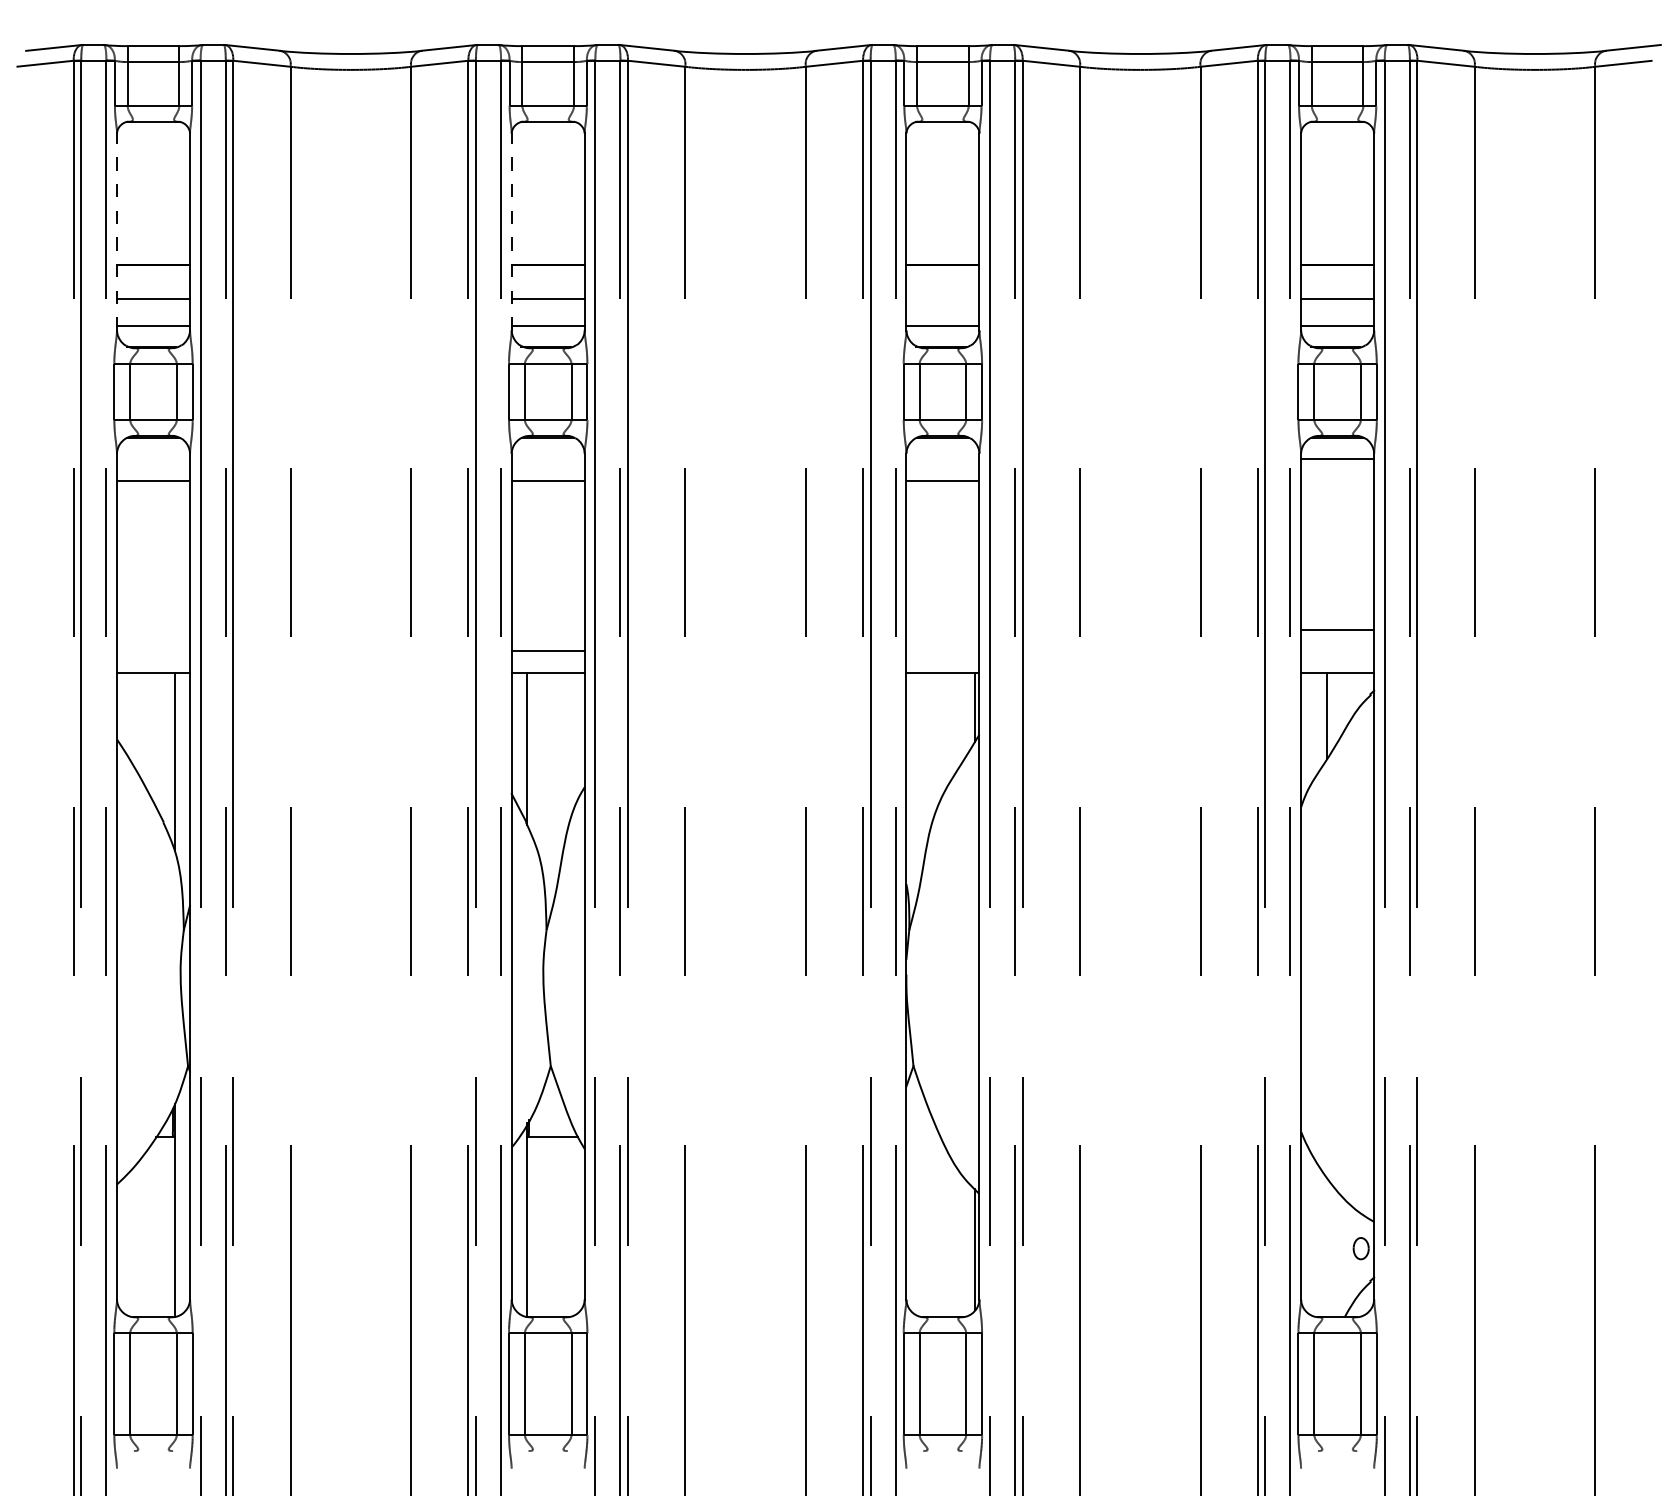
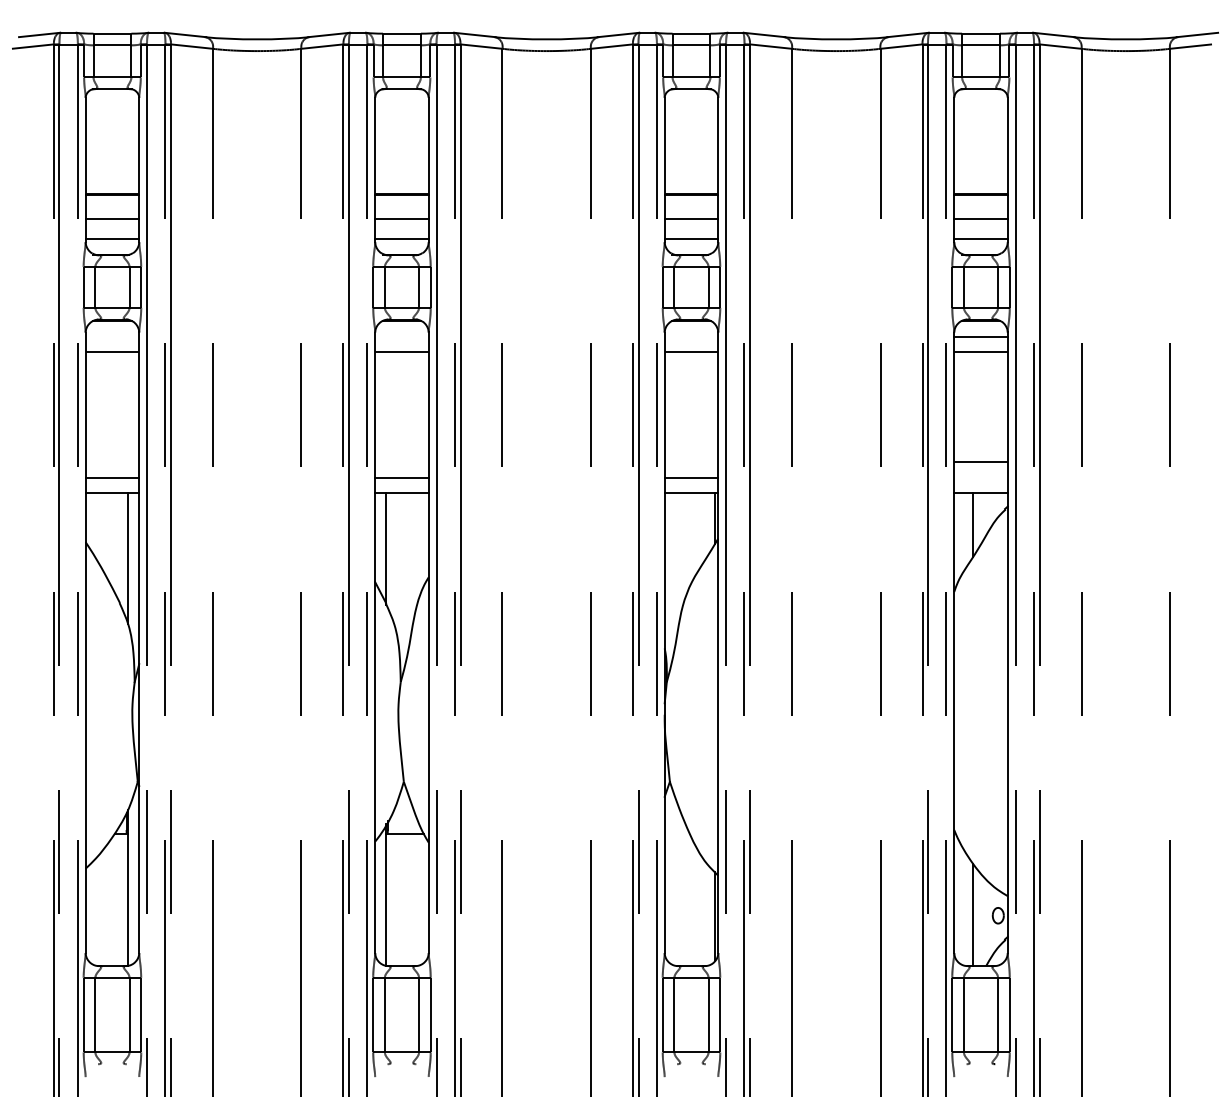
line: (116, 231) -> (85, 169), dashed -> solid
line: (512, 231) -> (375, 169), dashed -> solid
line: (942, 298) -> (691, 218), added
line: (1336, 480) -> (980, 352), added
line: (153, 651) -> (112, 477), added
line: (942, 651) -> (691, 477), added
line: (1327, 1248) -> (973, 915), added

